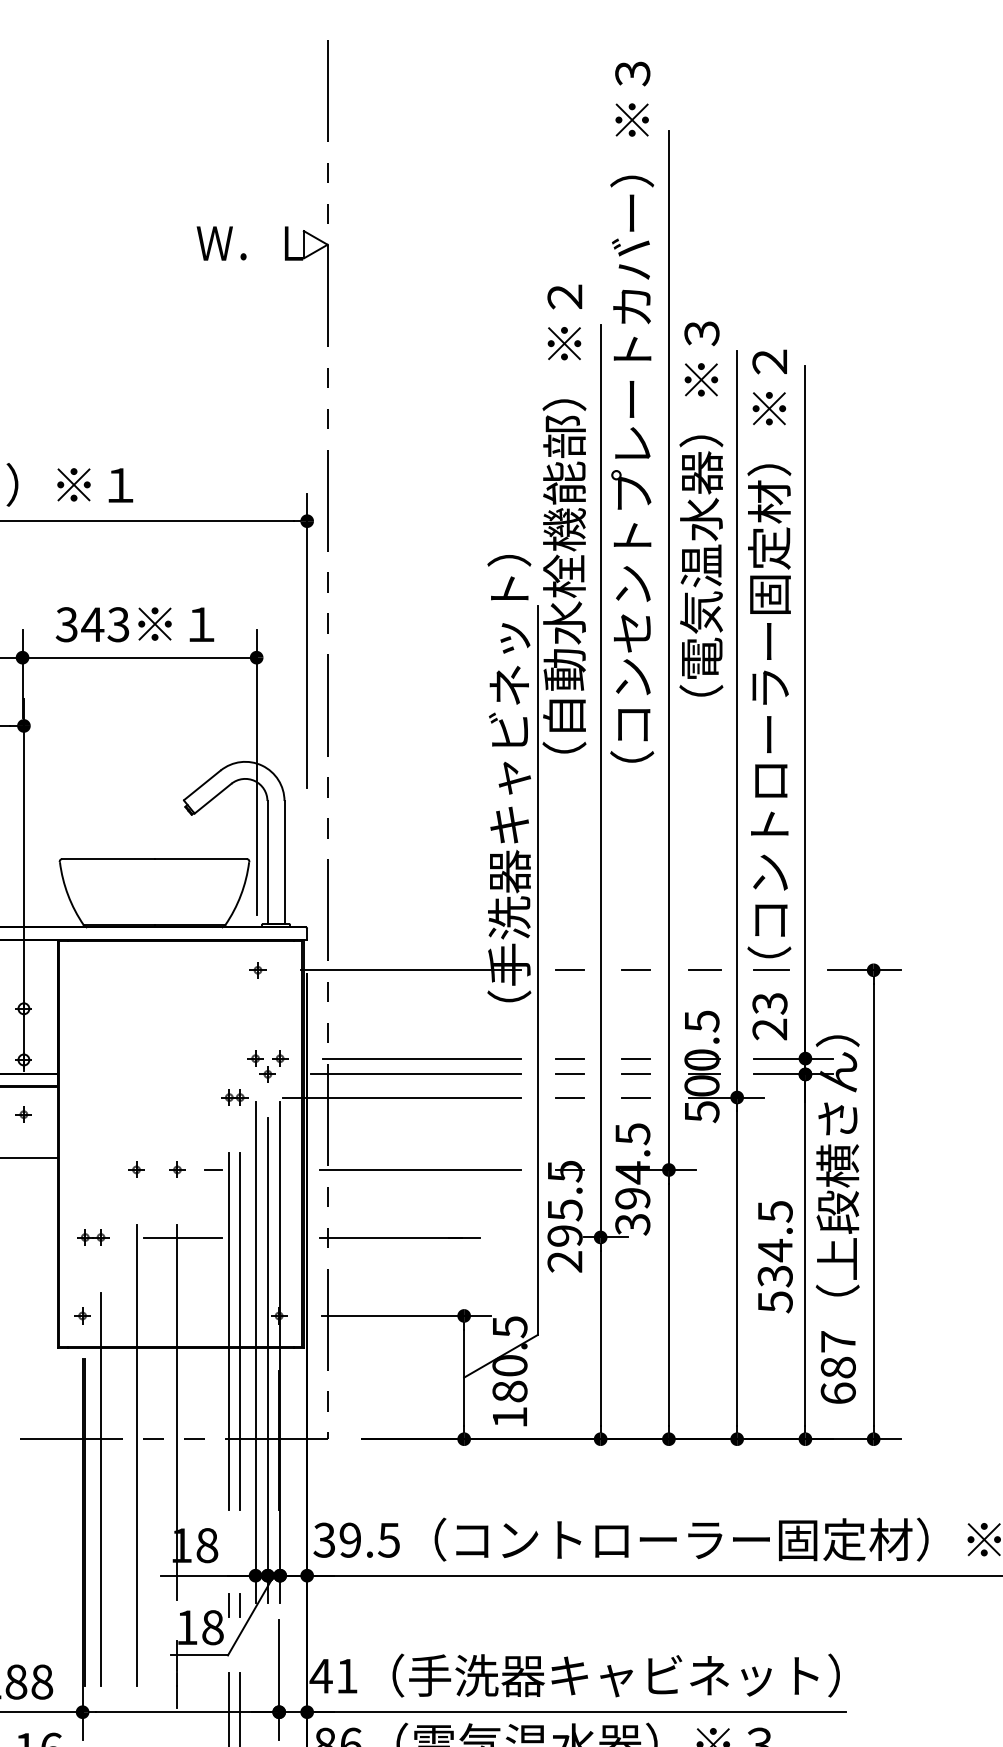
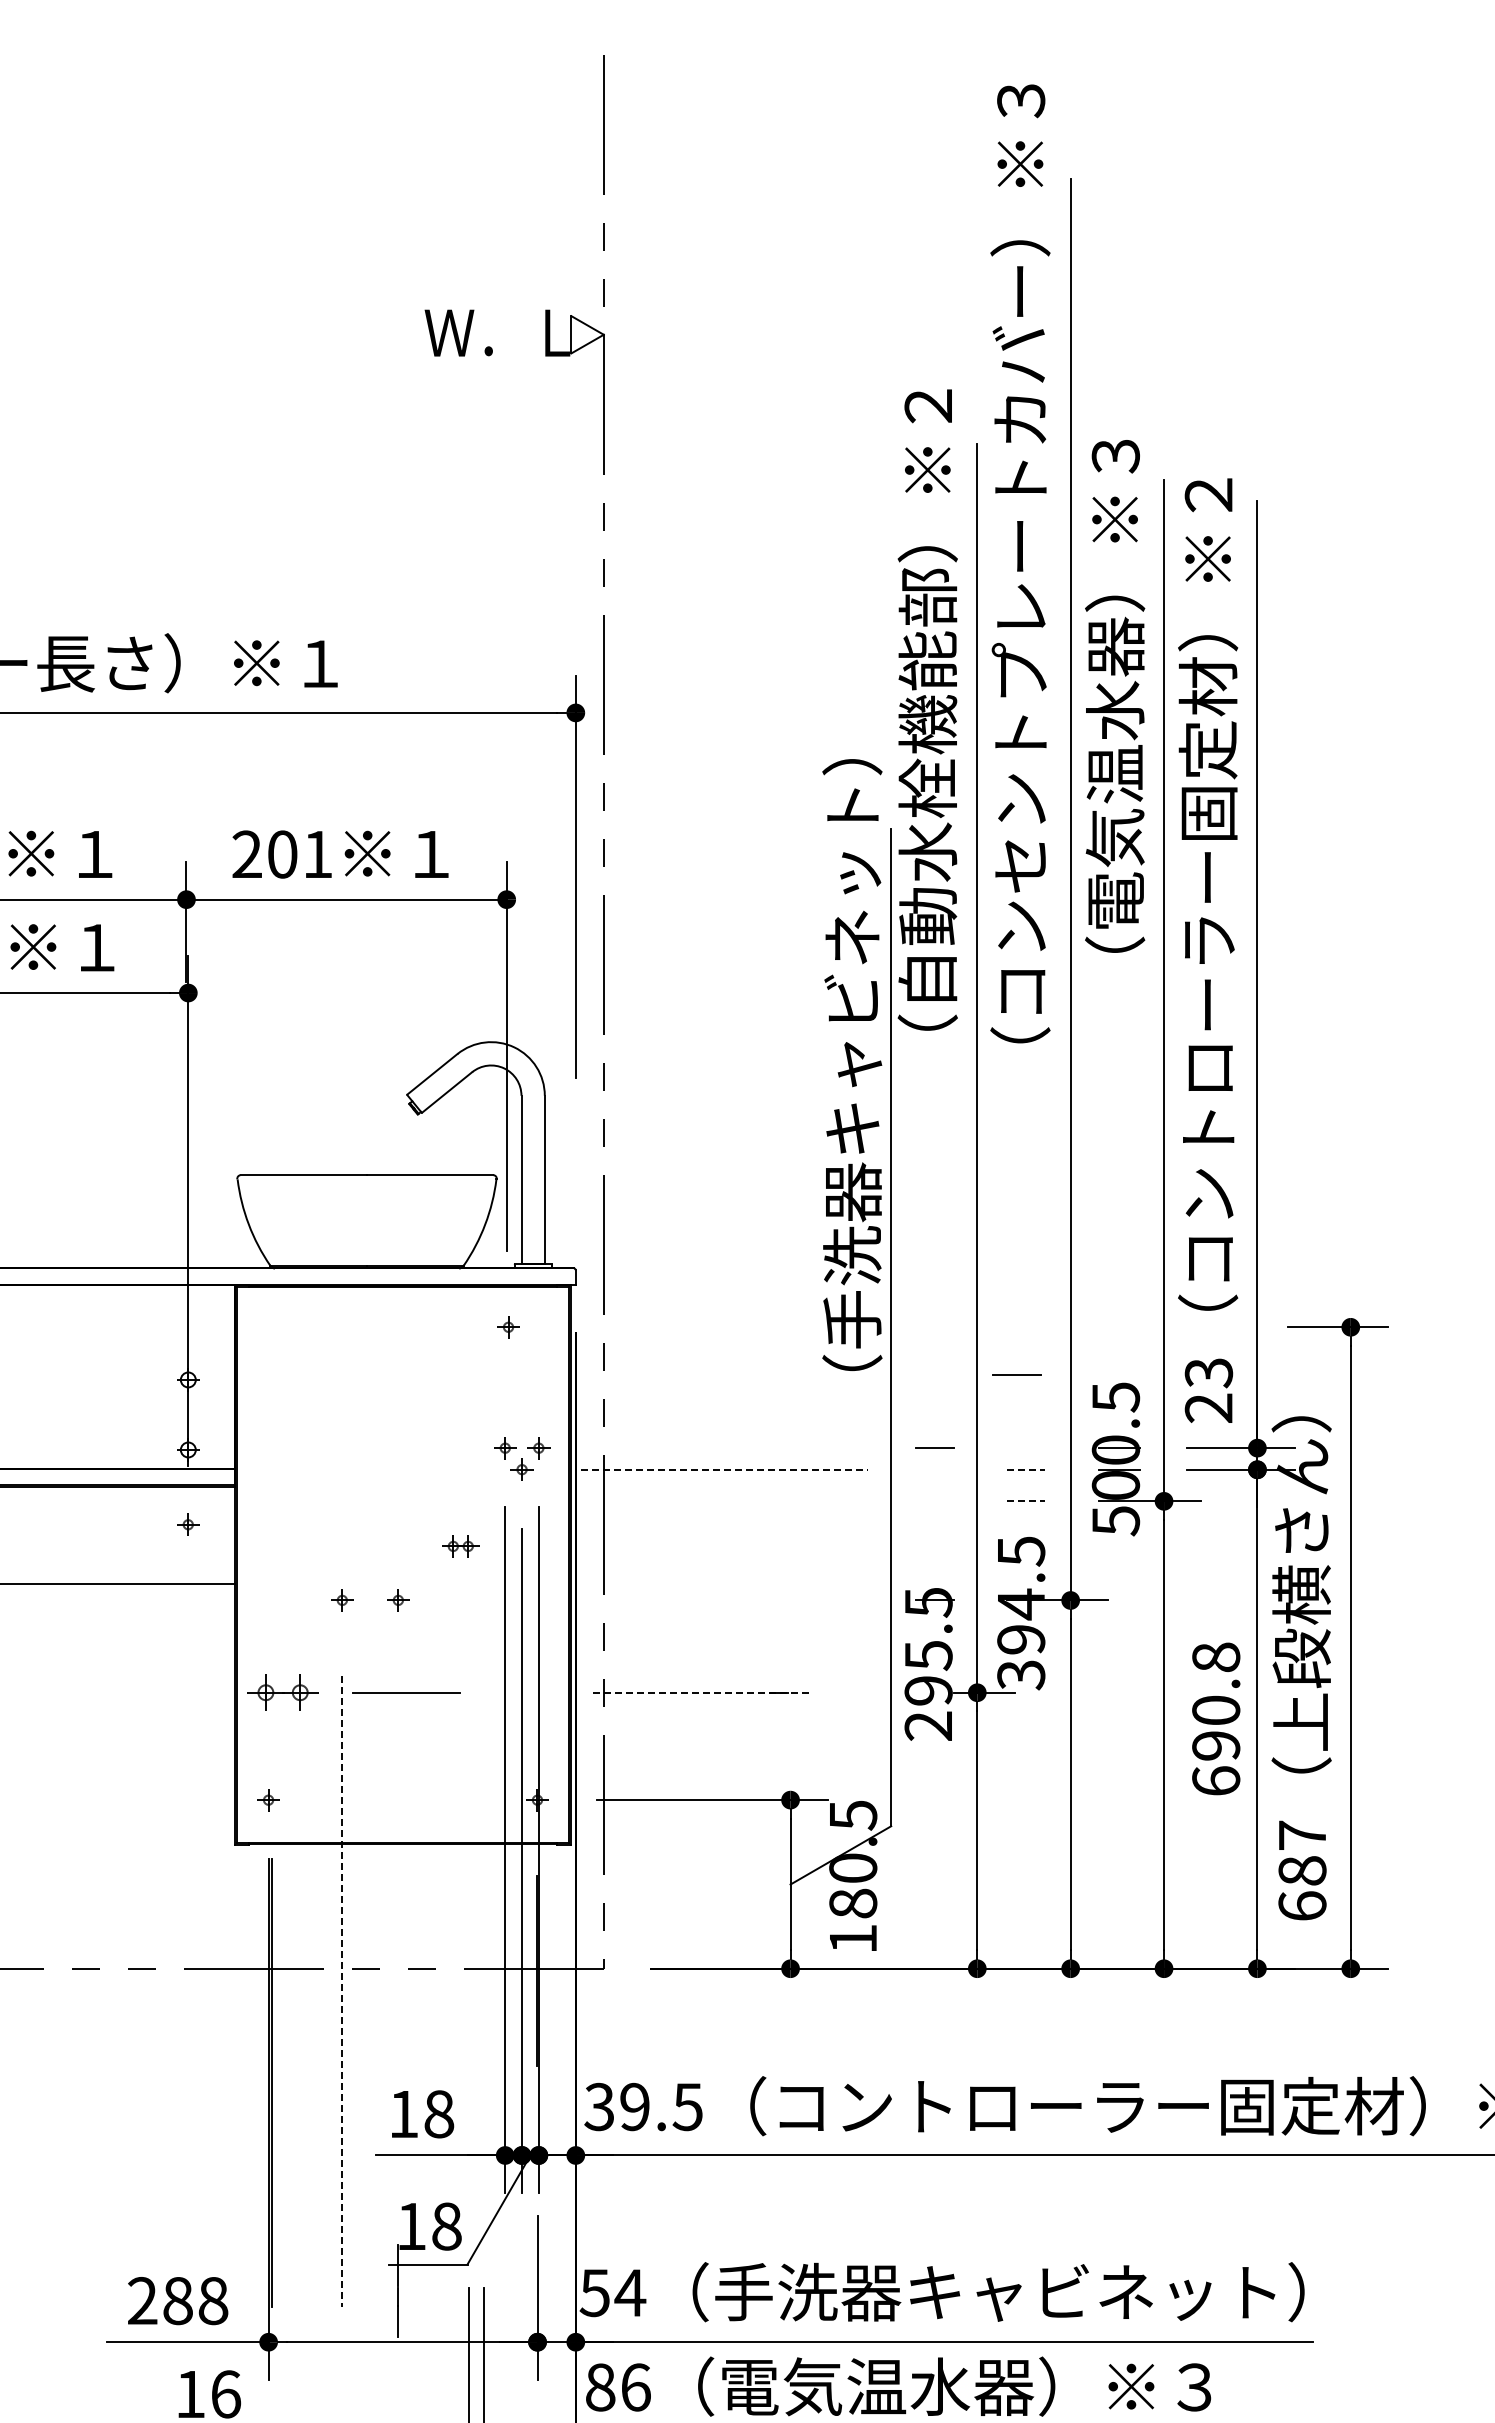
text: (92, 624) -> (281, 854), 343 -> 201
line: (569, 969) -> (934, 1326), removed
line: (771, 969) -> (1016, 1374), moved
line: (410, 970) -> (717, 1327), removed
line: (635, 970) -> (1025, 1327), removed
line: (704, 970) -> (1119, 1327), removed
line: (421, 1058) -> (732, 1448), removed
line: (635, 1058) -> (1025, 1448), removed
line: (415, 1074) -> (724, 1469), solid -> dashed
line: (569, 1074) -> (934, 1469), removed
line: (635, 1074) -> (1025, 1469), solid -> dashed
part: (234, 1097) -> (460, 1546), moved
line: (401, 1097) -> (705, 1501), removed
line: (569, 1097) -> (934, 1501), removed
line: (635, 1097) -> (1025, 1501), solid -> dashed
line: (213, 1170) -> (447, 1600), removed
line: (420, 1170) -> (730, 1600), removed
part: (92, 1237) -> (282, 1692), size x1.6
line: (399, 1237) -> (702, 1692), solid -> dashed
text: (775, 1256) -> (1216, 1719), 534.5 -> 690.8
line: (229, 1331) -> (469, 1821), removed
line: (240, 1331) -> (484, 1821), removed
line: (177, 1412) -> (398, 1932), removed
line: (136, 1455) -> (342, 1991), solid -> dashed
line: (100, 1489) -> (293, 2037), removed
line: (229, 1604) -> (469, 2195), removed
line: (240, 1604) -> (484, 2195), removed
text: (333, 1676) -> (612, 2293), 41 -> 54

